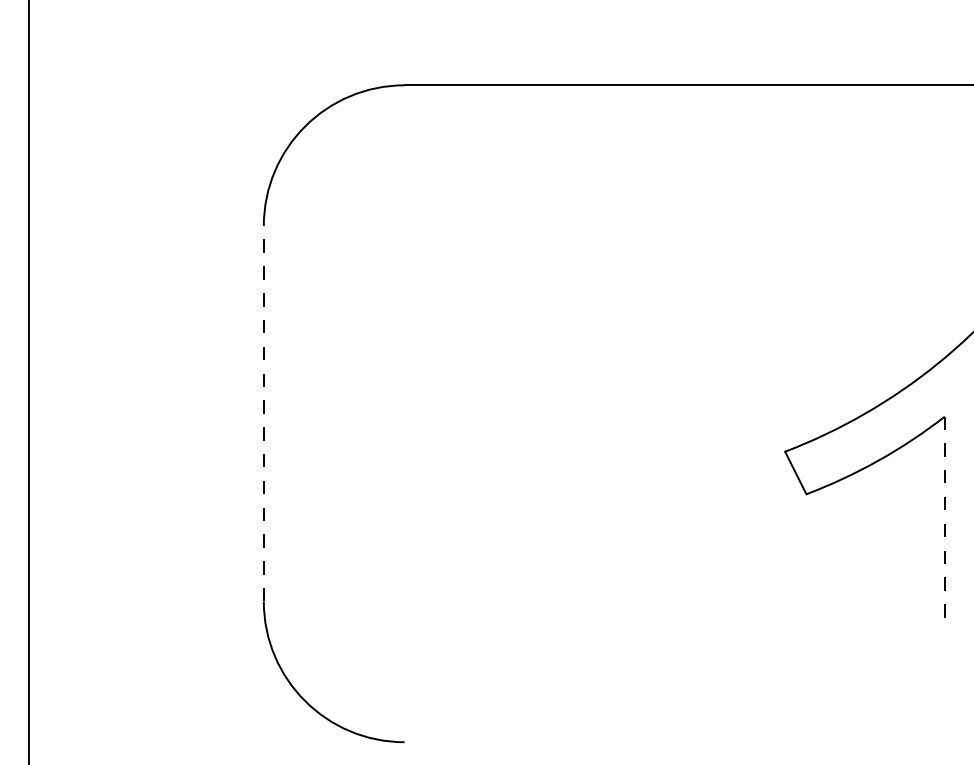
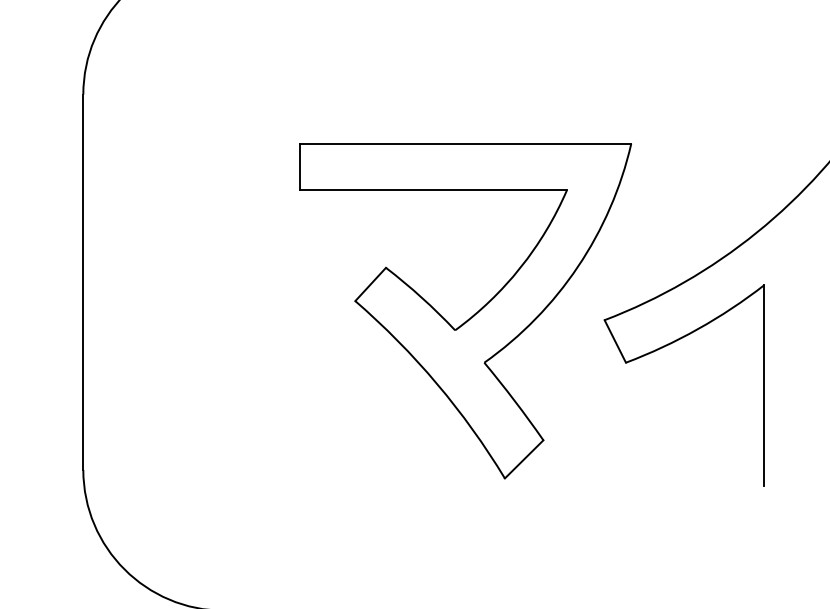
line: (263, 413) -> (83, 281), dashed -> solid
part: (652, 447) -> (472, 315), added
line: (944, 516) -> (764, 384), dashed -> solid

